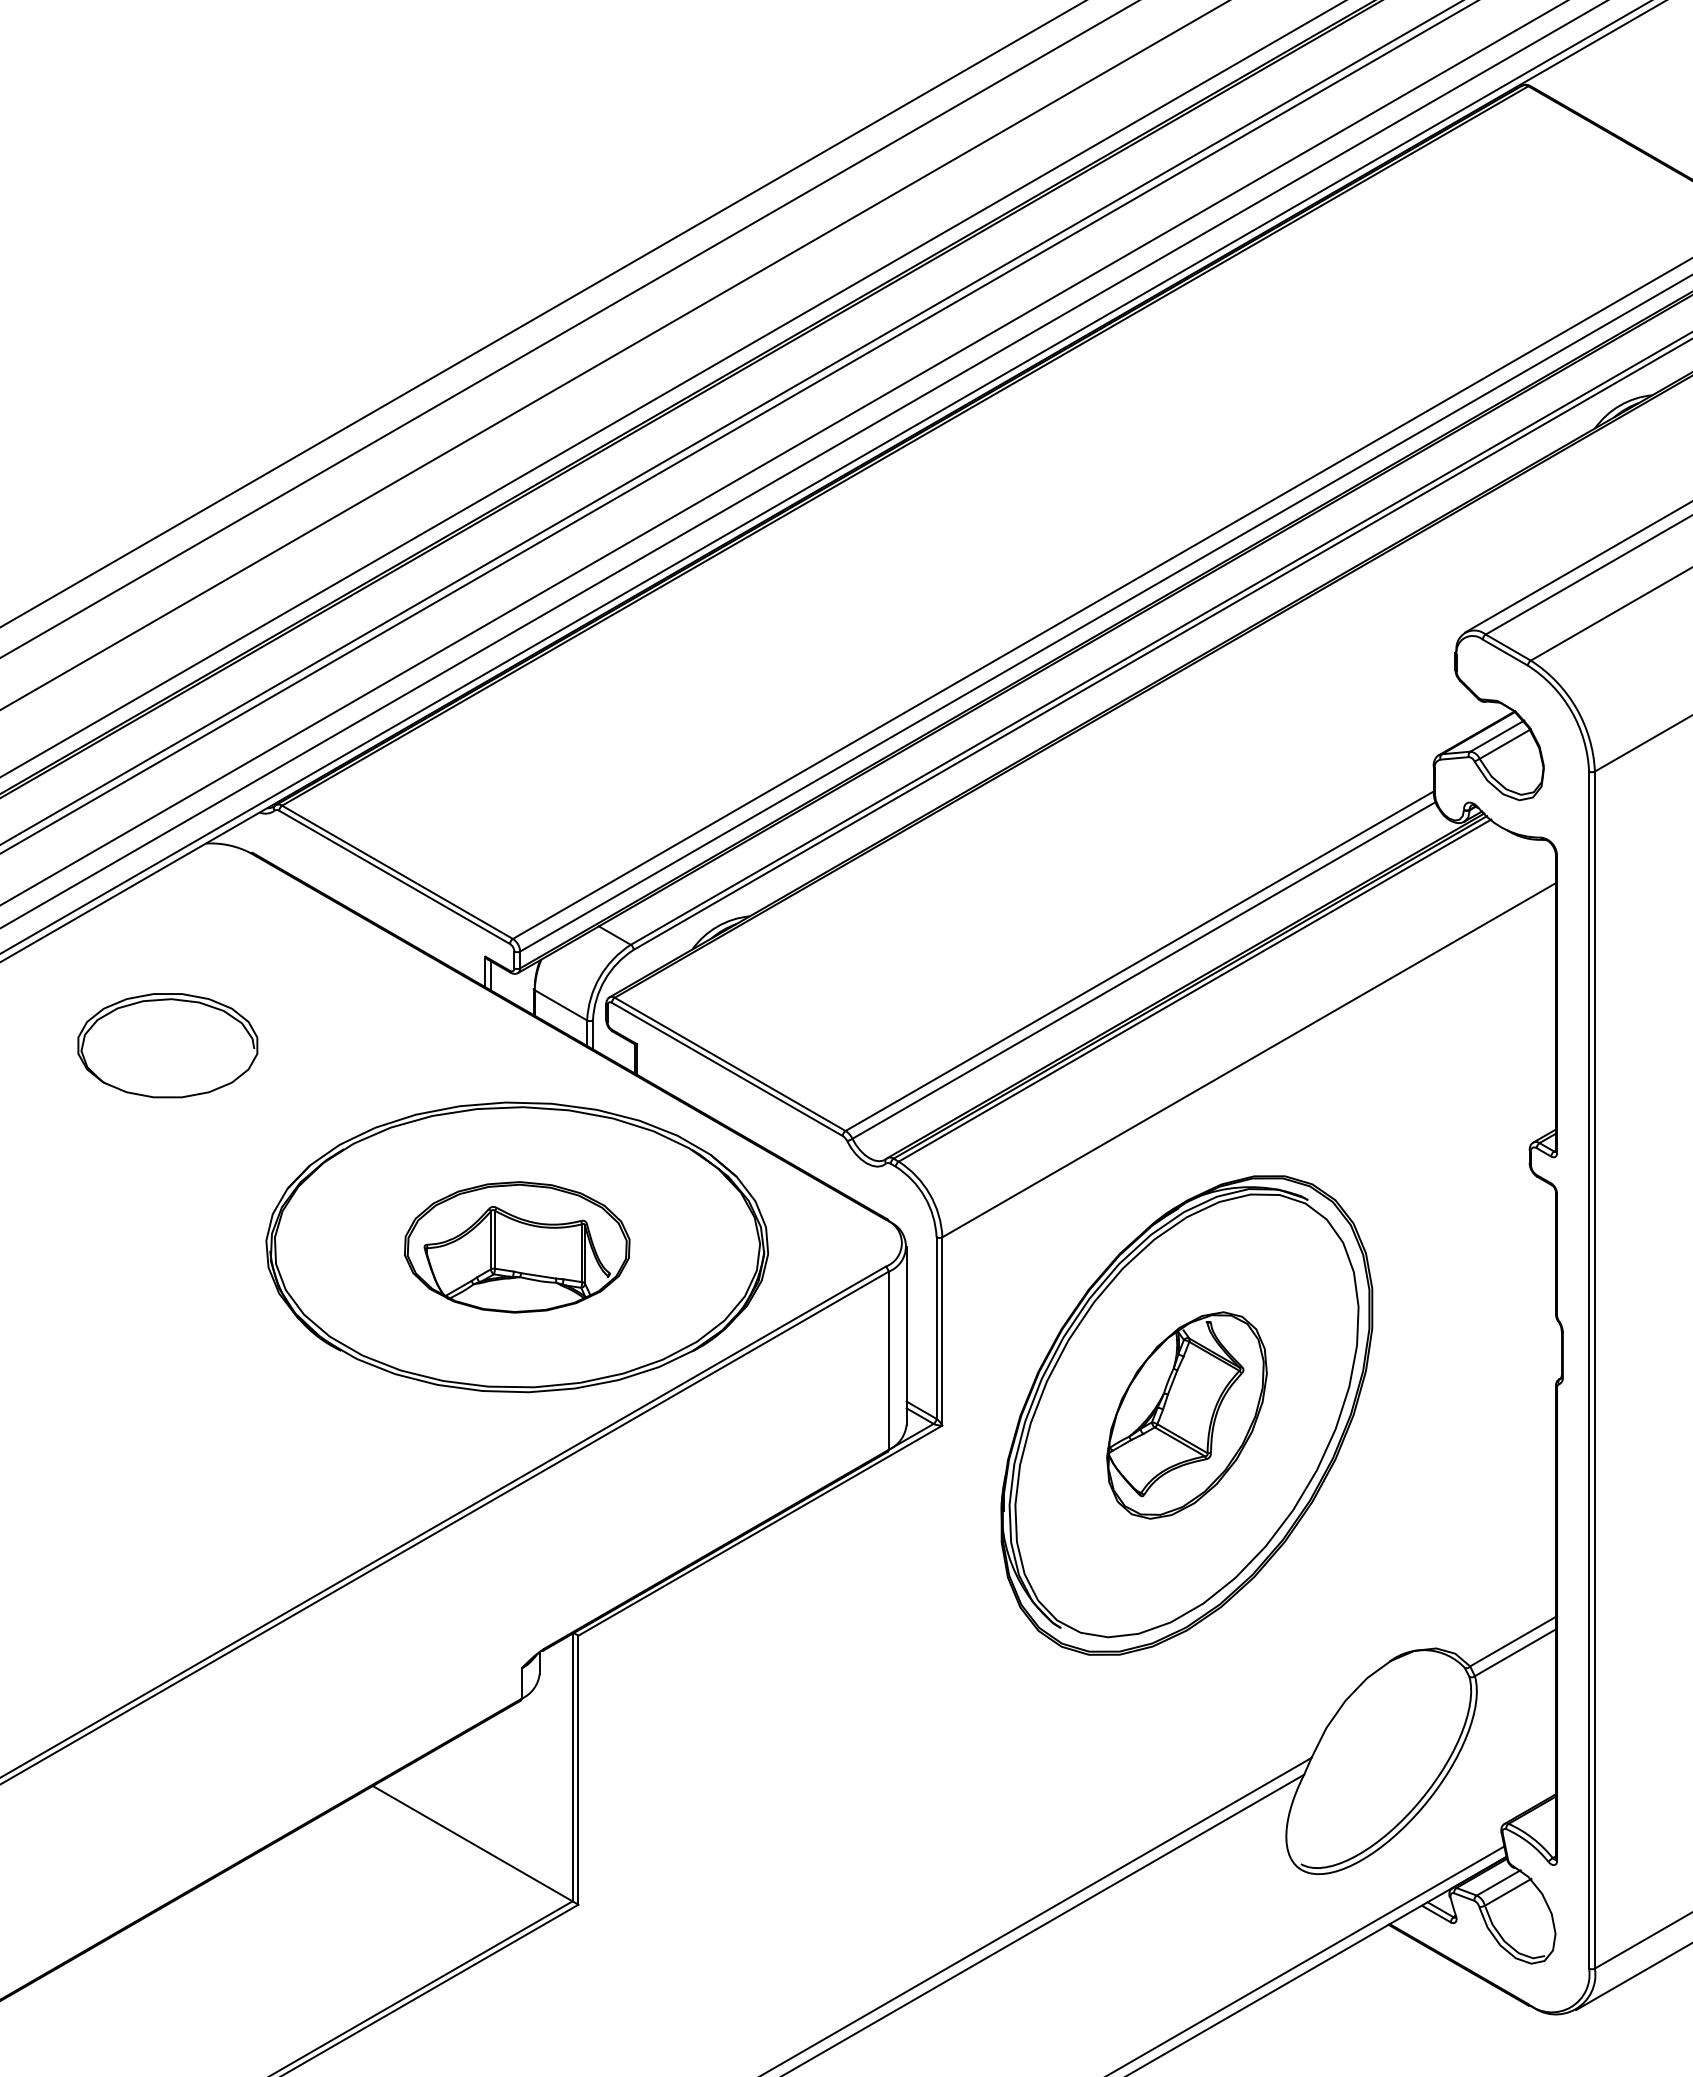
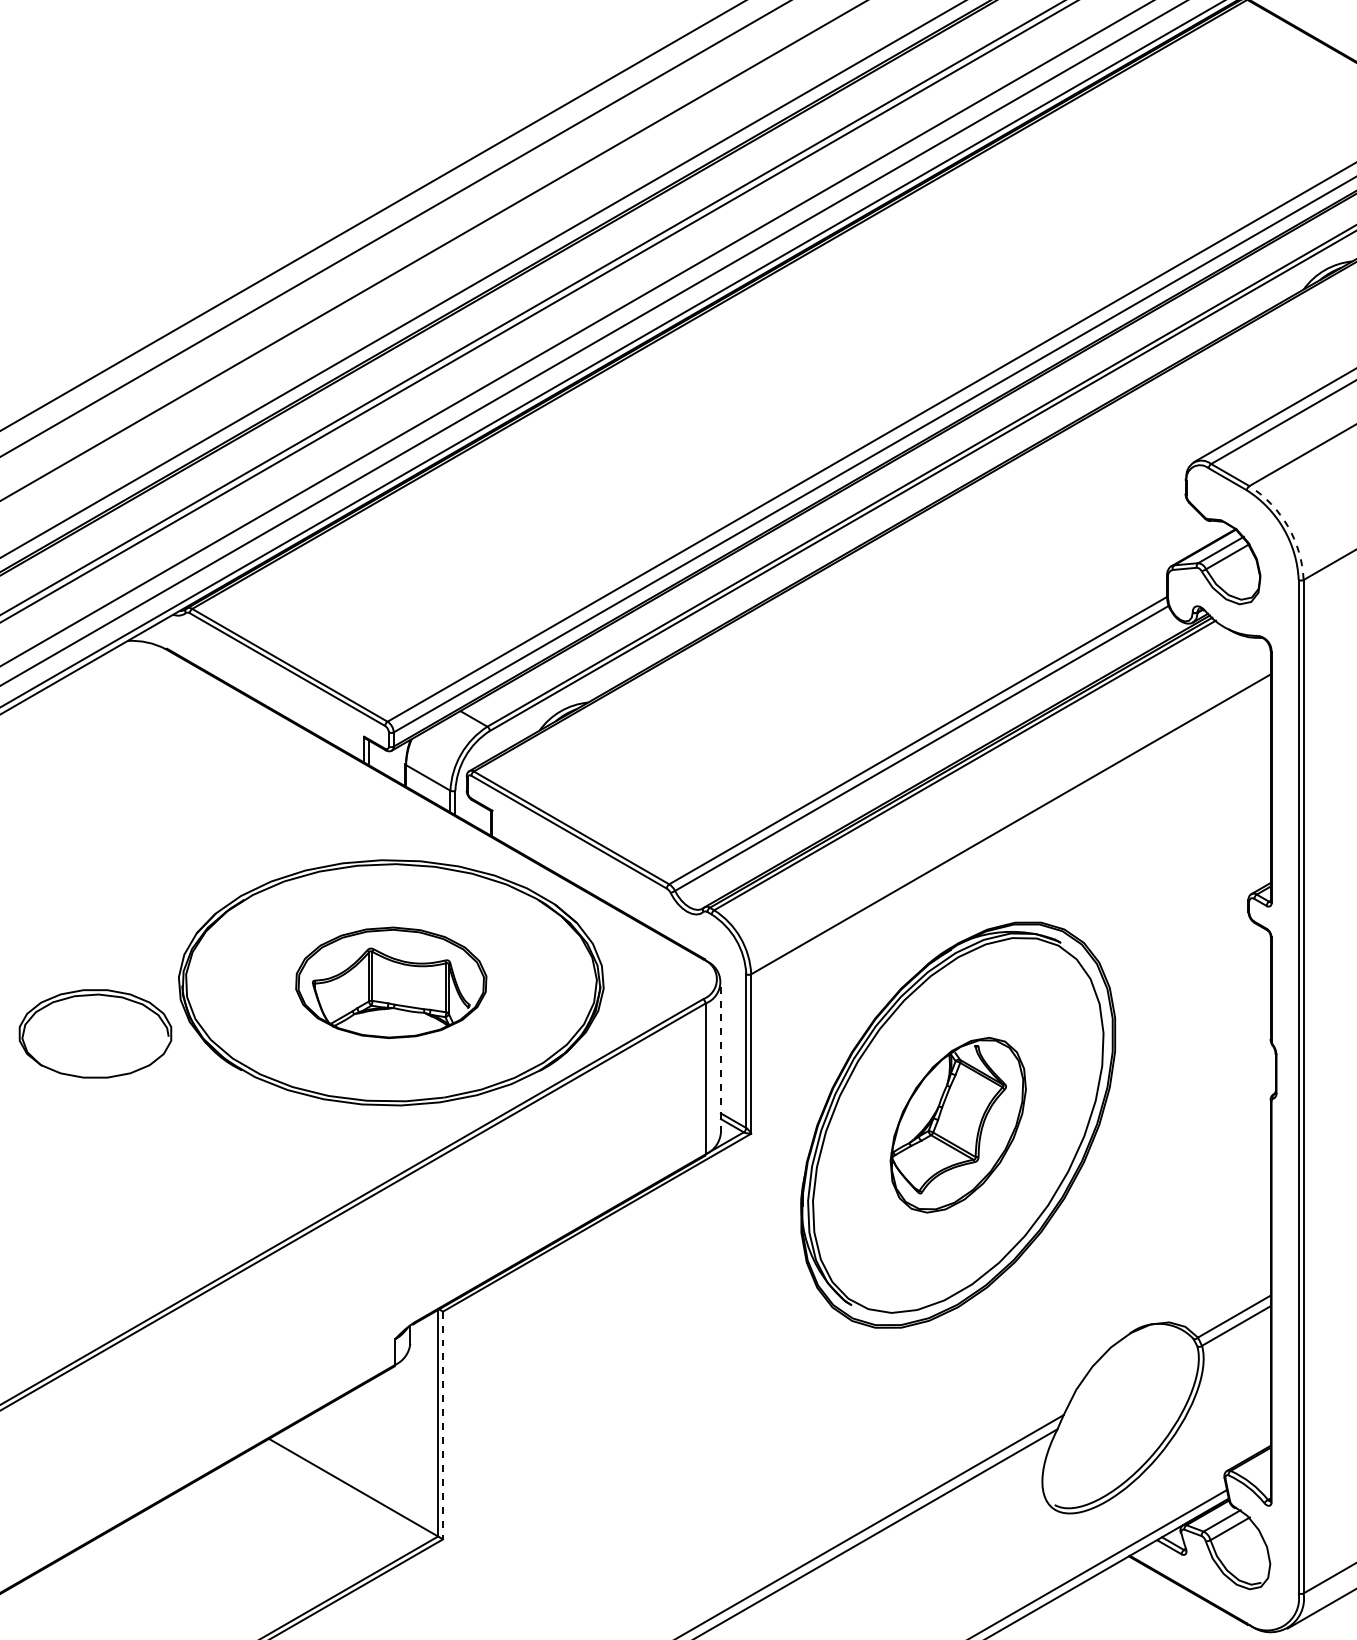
arc: (1576, 708) -> (1288, 526), solid -> dashed
part: (167, 1045) -> (95, 1033), moved
line: (906, 1335) -> (720, 1057), solid -> dashed
line: (578, 1770) -> (443, 1425), solid -> dashed

